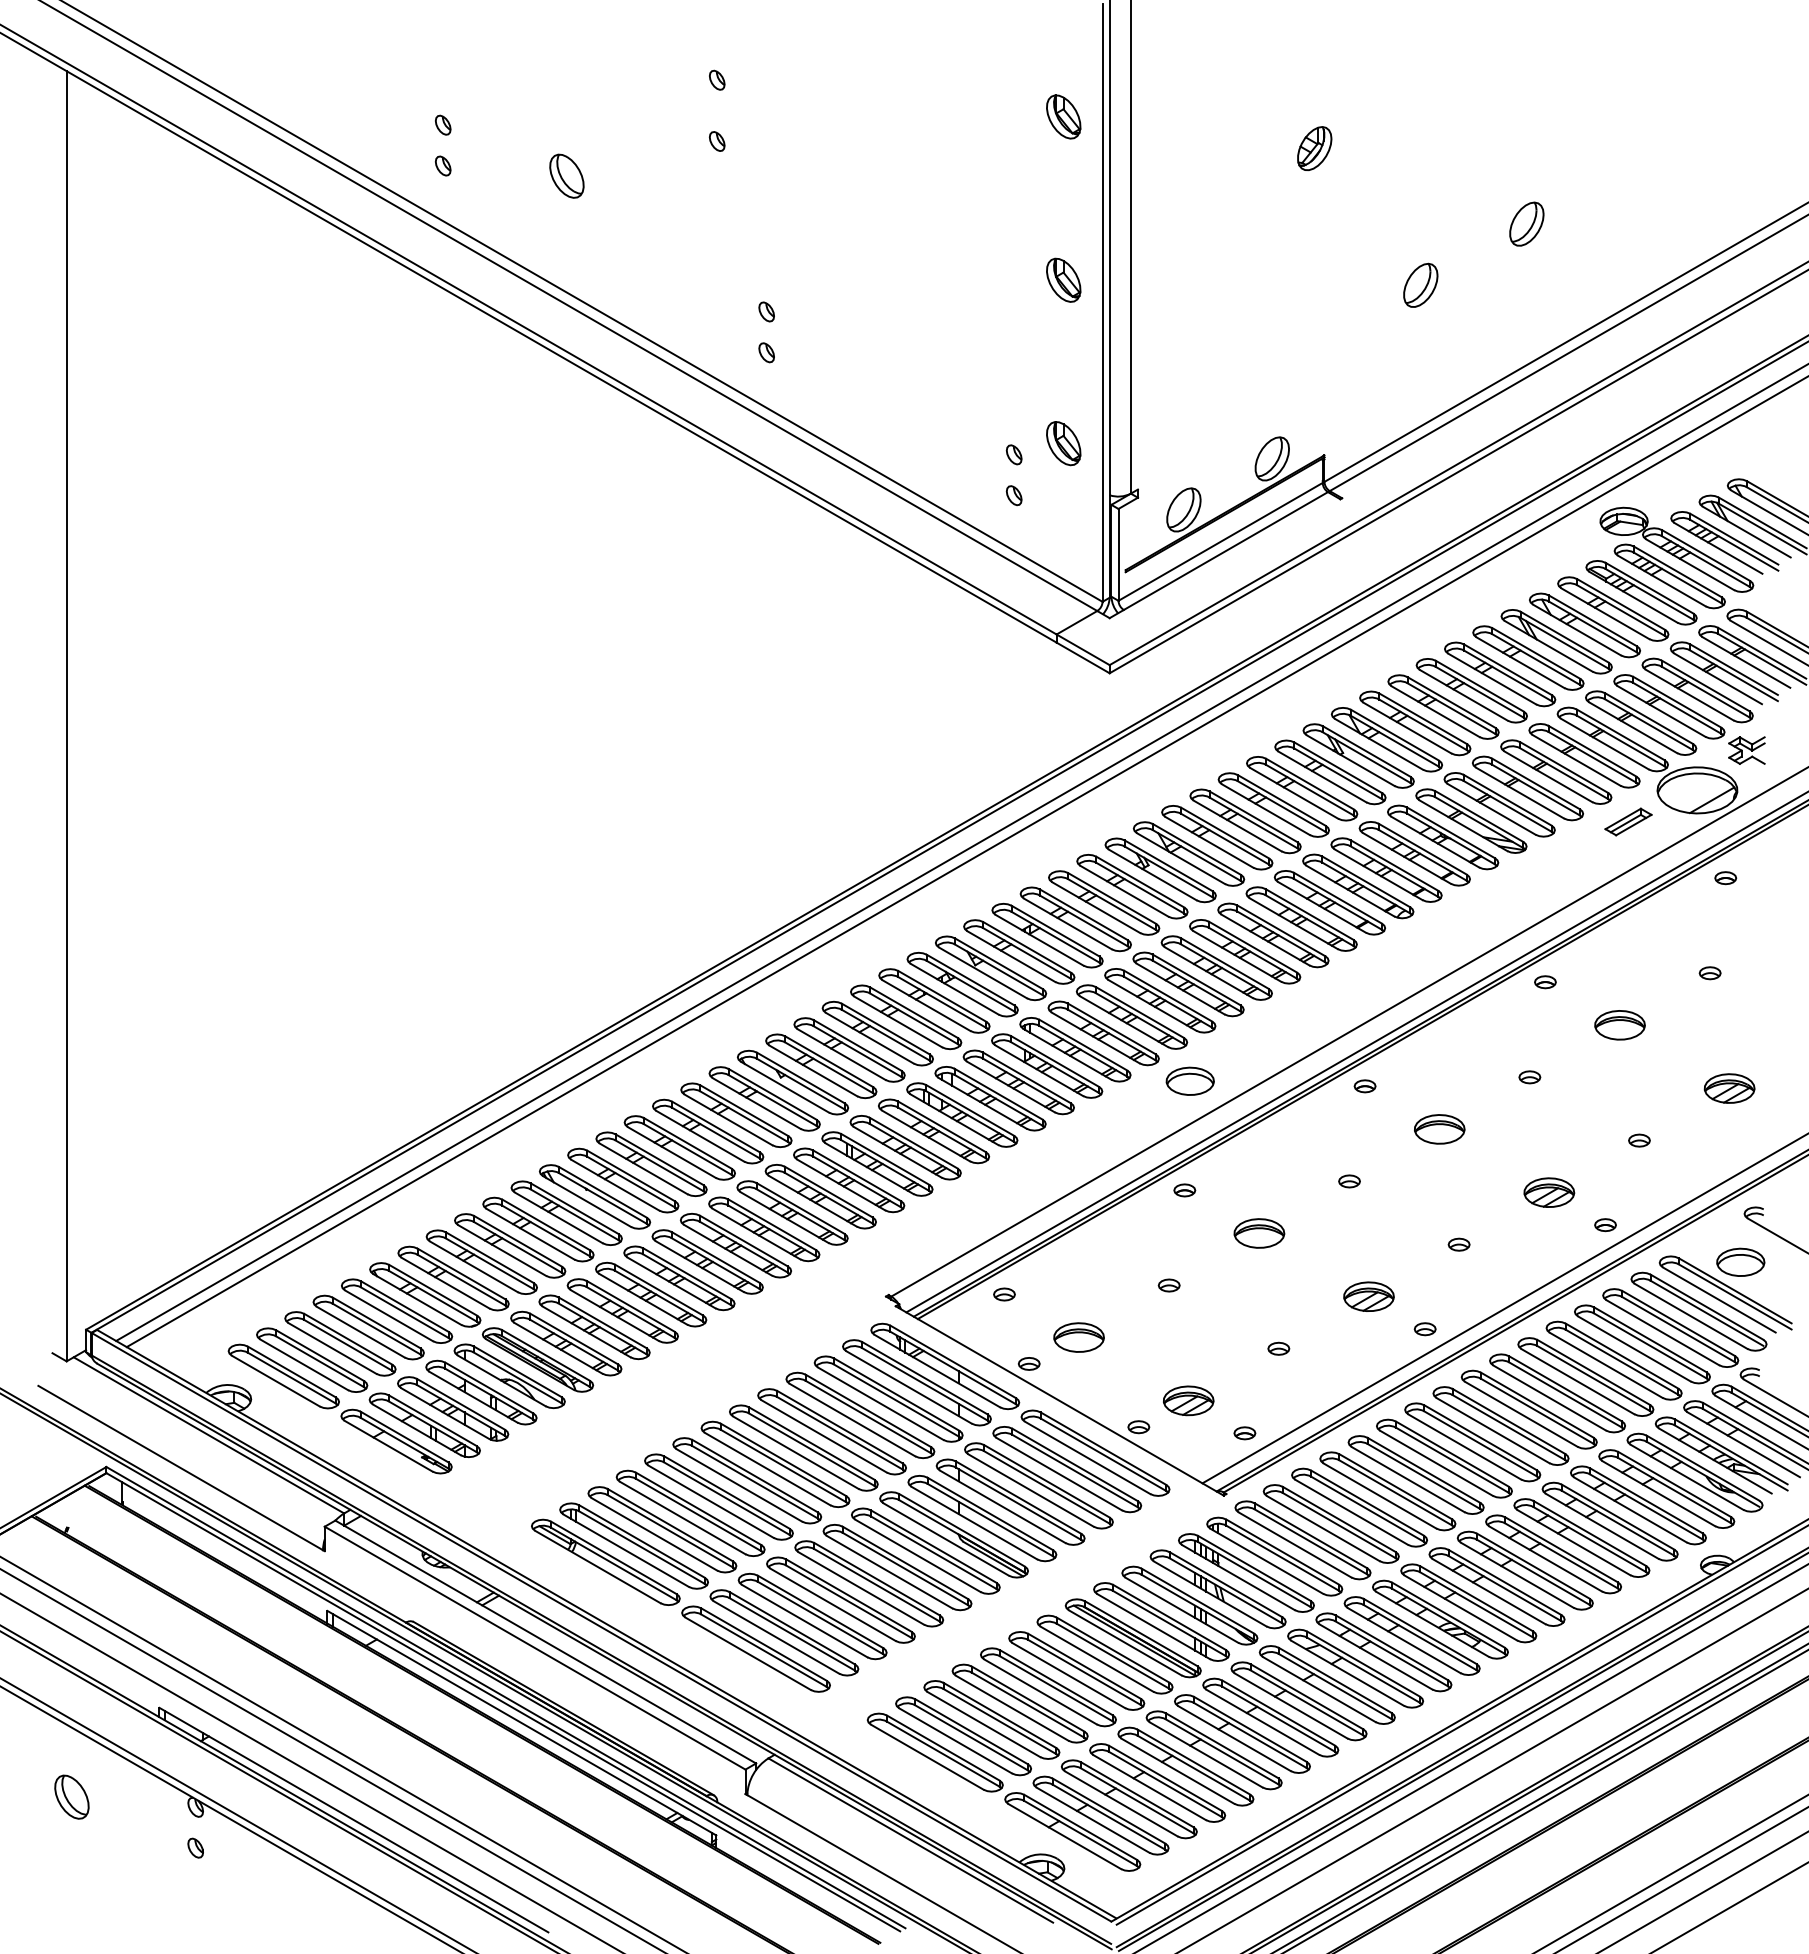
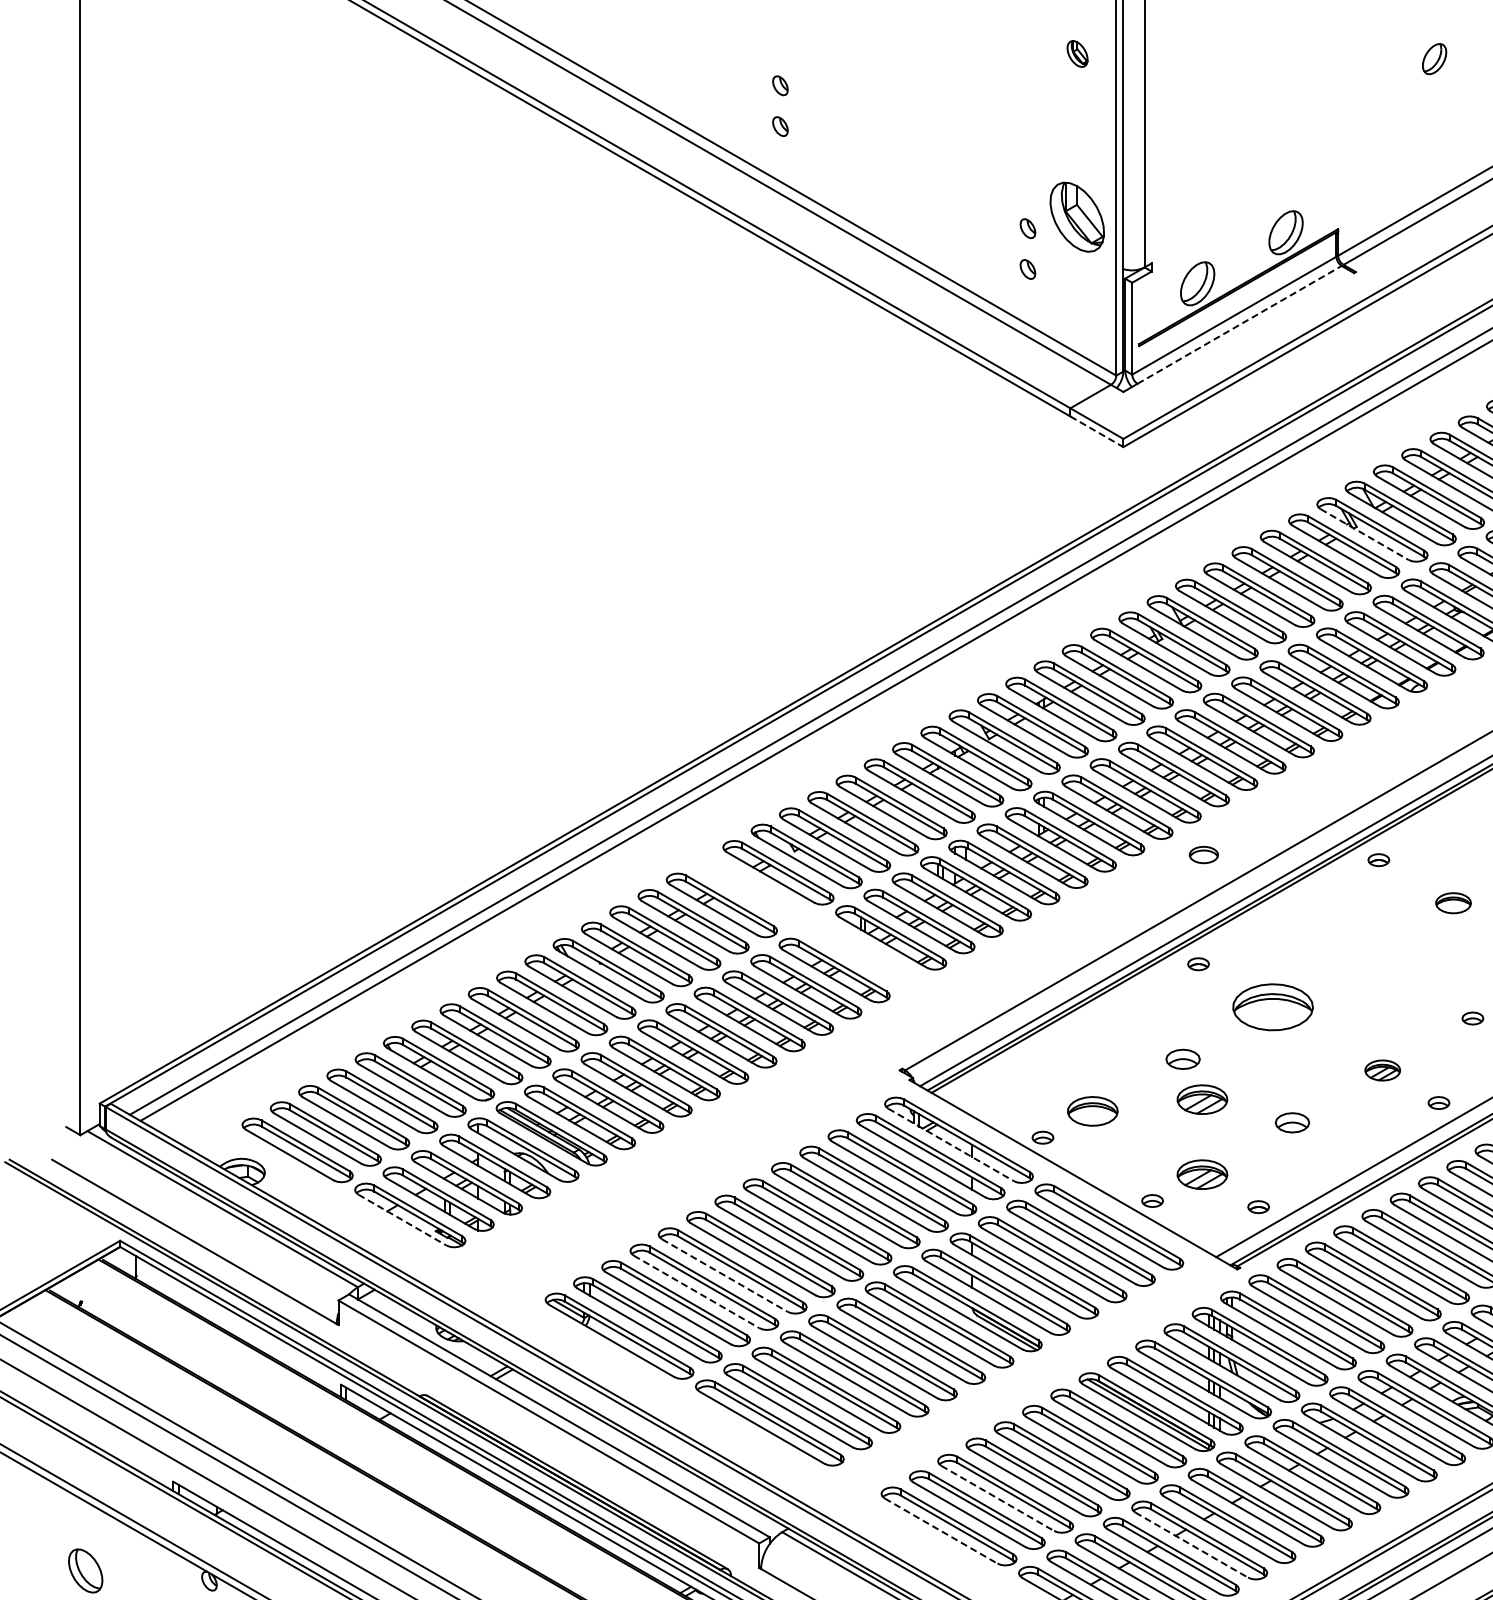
part: (1063, 279) -> (1077, 53), size x0.6
part: (1420, 284) -> (1434, 58), size x0.7
part: (1063, 443) -> (1077, 217), size x1.6
line: (1225, 551) -> (1239, 325), solid -> dashed
line: (1083, 657) -> (1097, 431), solid -> dashed
line: (1350, 760) -> (1364, 534), solid -> dashed
part: (1189, 1080) -> (1203, 854), size x0.6
part: (1439, 1129) -> (1453, 903), size x0.7
part: (792, 1147) -> (806, 921), removed
part: (1349, 1181) -> (1363, 955), removed
part: (1259, 1233) -> (1273, 1007), size x1.6
part: (1168, 1285) -> (1182, 1059), size x1.6
part: (1004, 1294) -> (1018, 1068), removed
part: (1368, 1296) -> (1382, 1070), size x0.7
part: (1188, 1325) -> (1202, 1099), added
part: (1278, 1348) -> (1292, 1122), size x1.6
line: (937, 1371) -> (951, 1145), solid -> dashed
line: (388, 1446) -> (402, 1220), solid -> dashed
line: (711, 1501) -> (725, 1275), solid -> dashed
line: (683, 1518) -> (697, 1292), solid -> dashed
line: (984, 1724) -> (998, 1498), solid -> dashed
line: (927, 1757) -> (941, 1531), solid -> dashed
line: (1178, 1771) -> (1192, 1545), solid -> dashed

